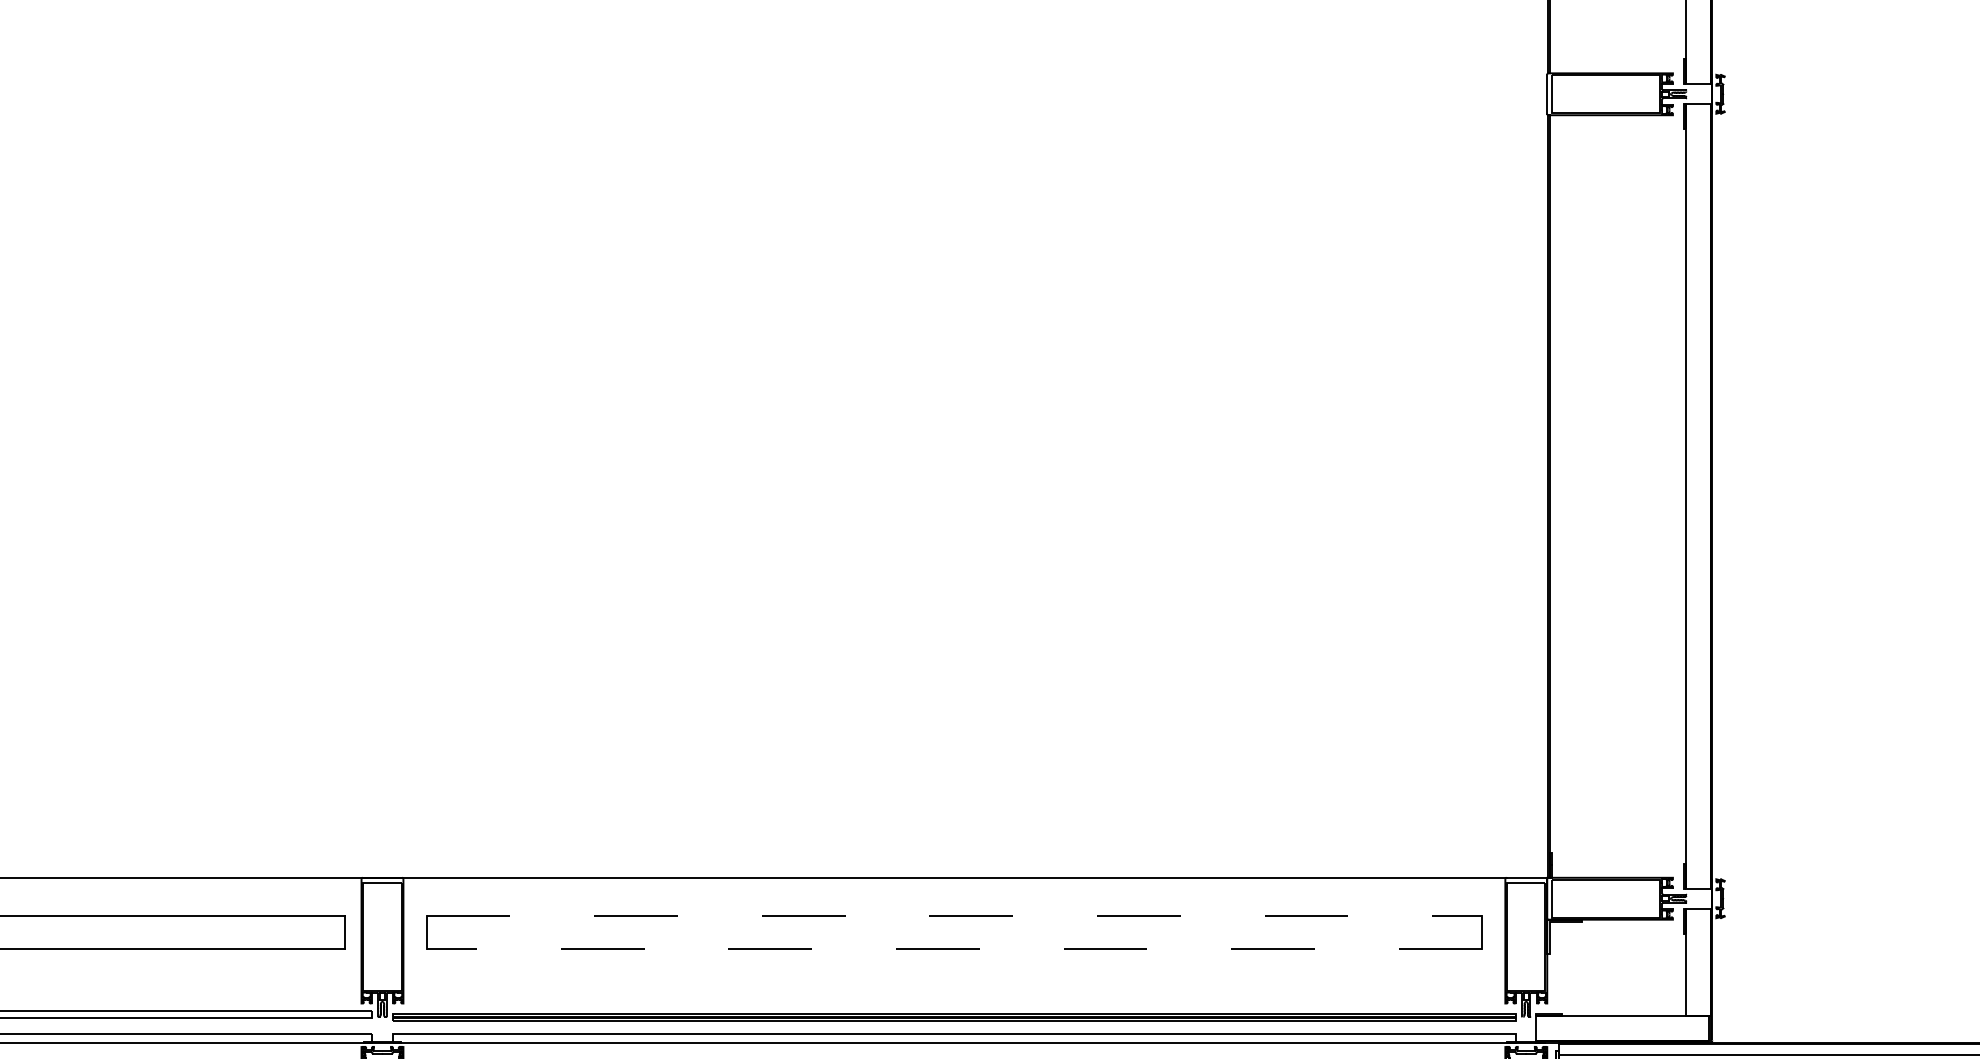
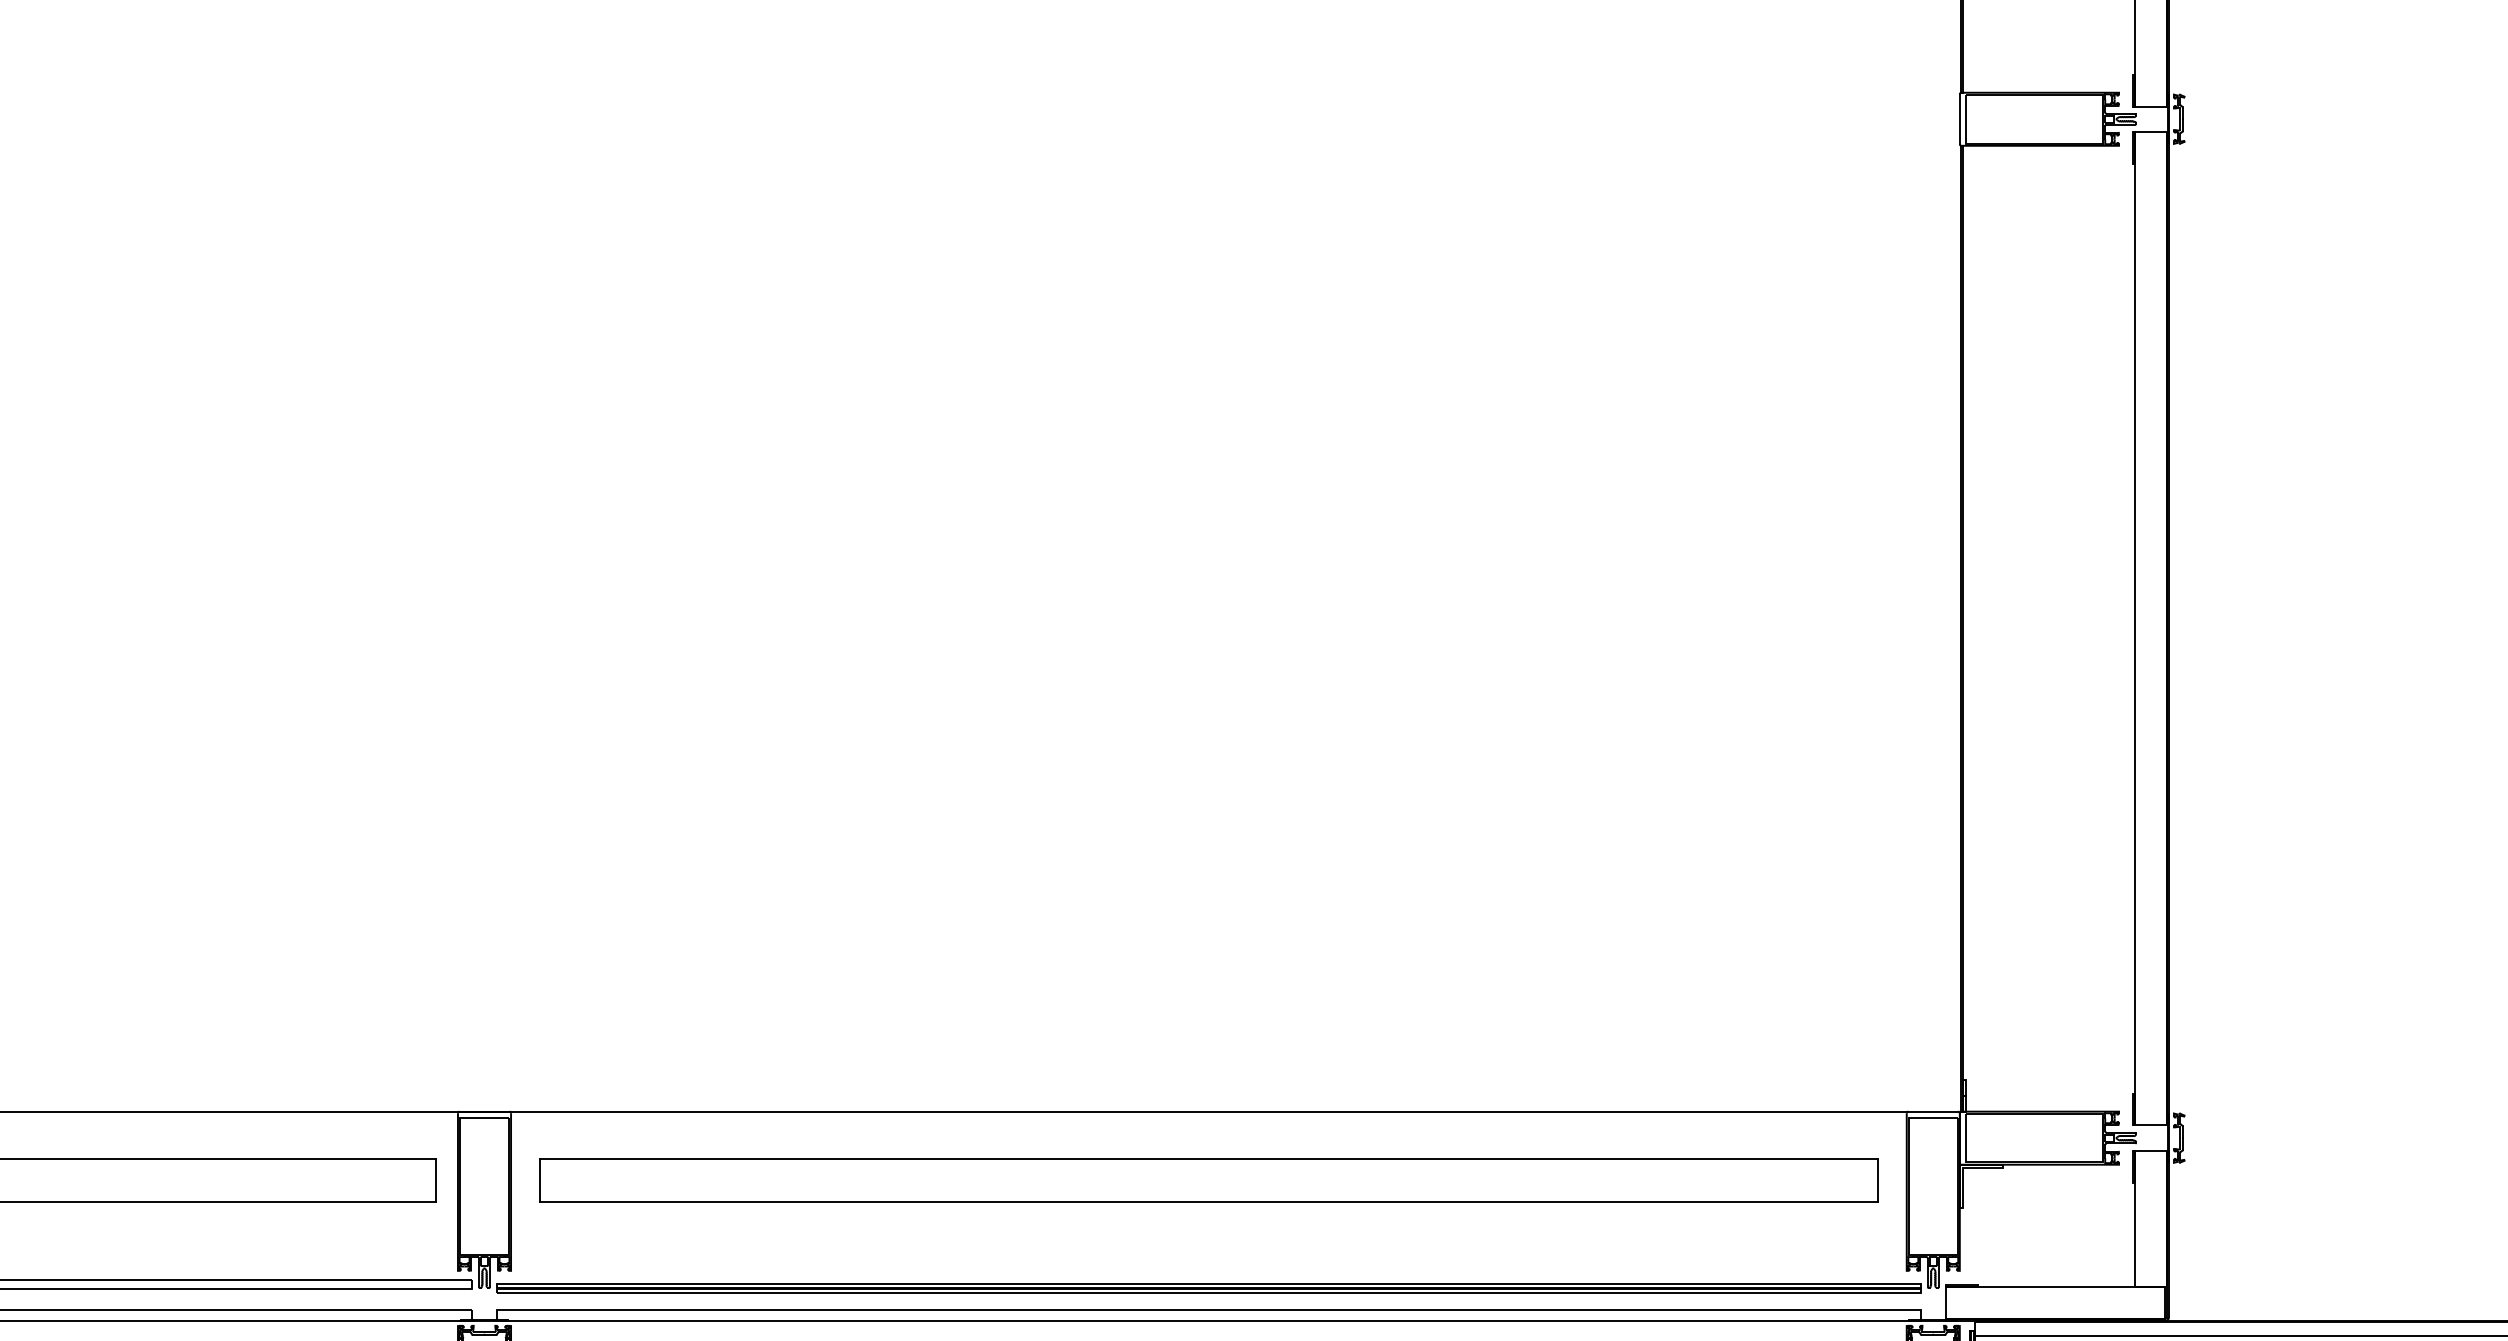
line: (954, 915) -> (1209, 1159), dashed -> solid
line: (954, 949) -> (1209, 1202), dashed -> solid

